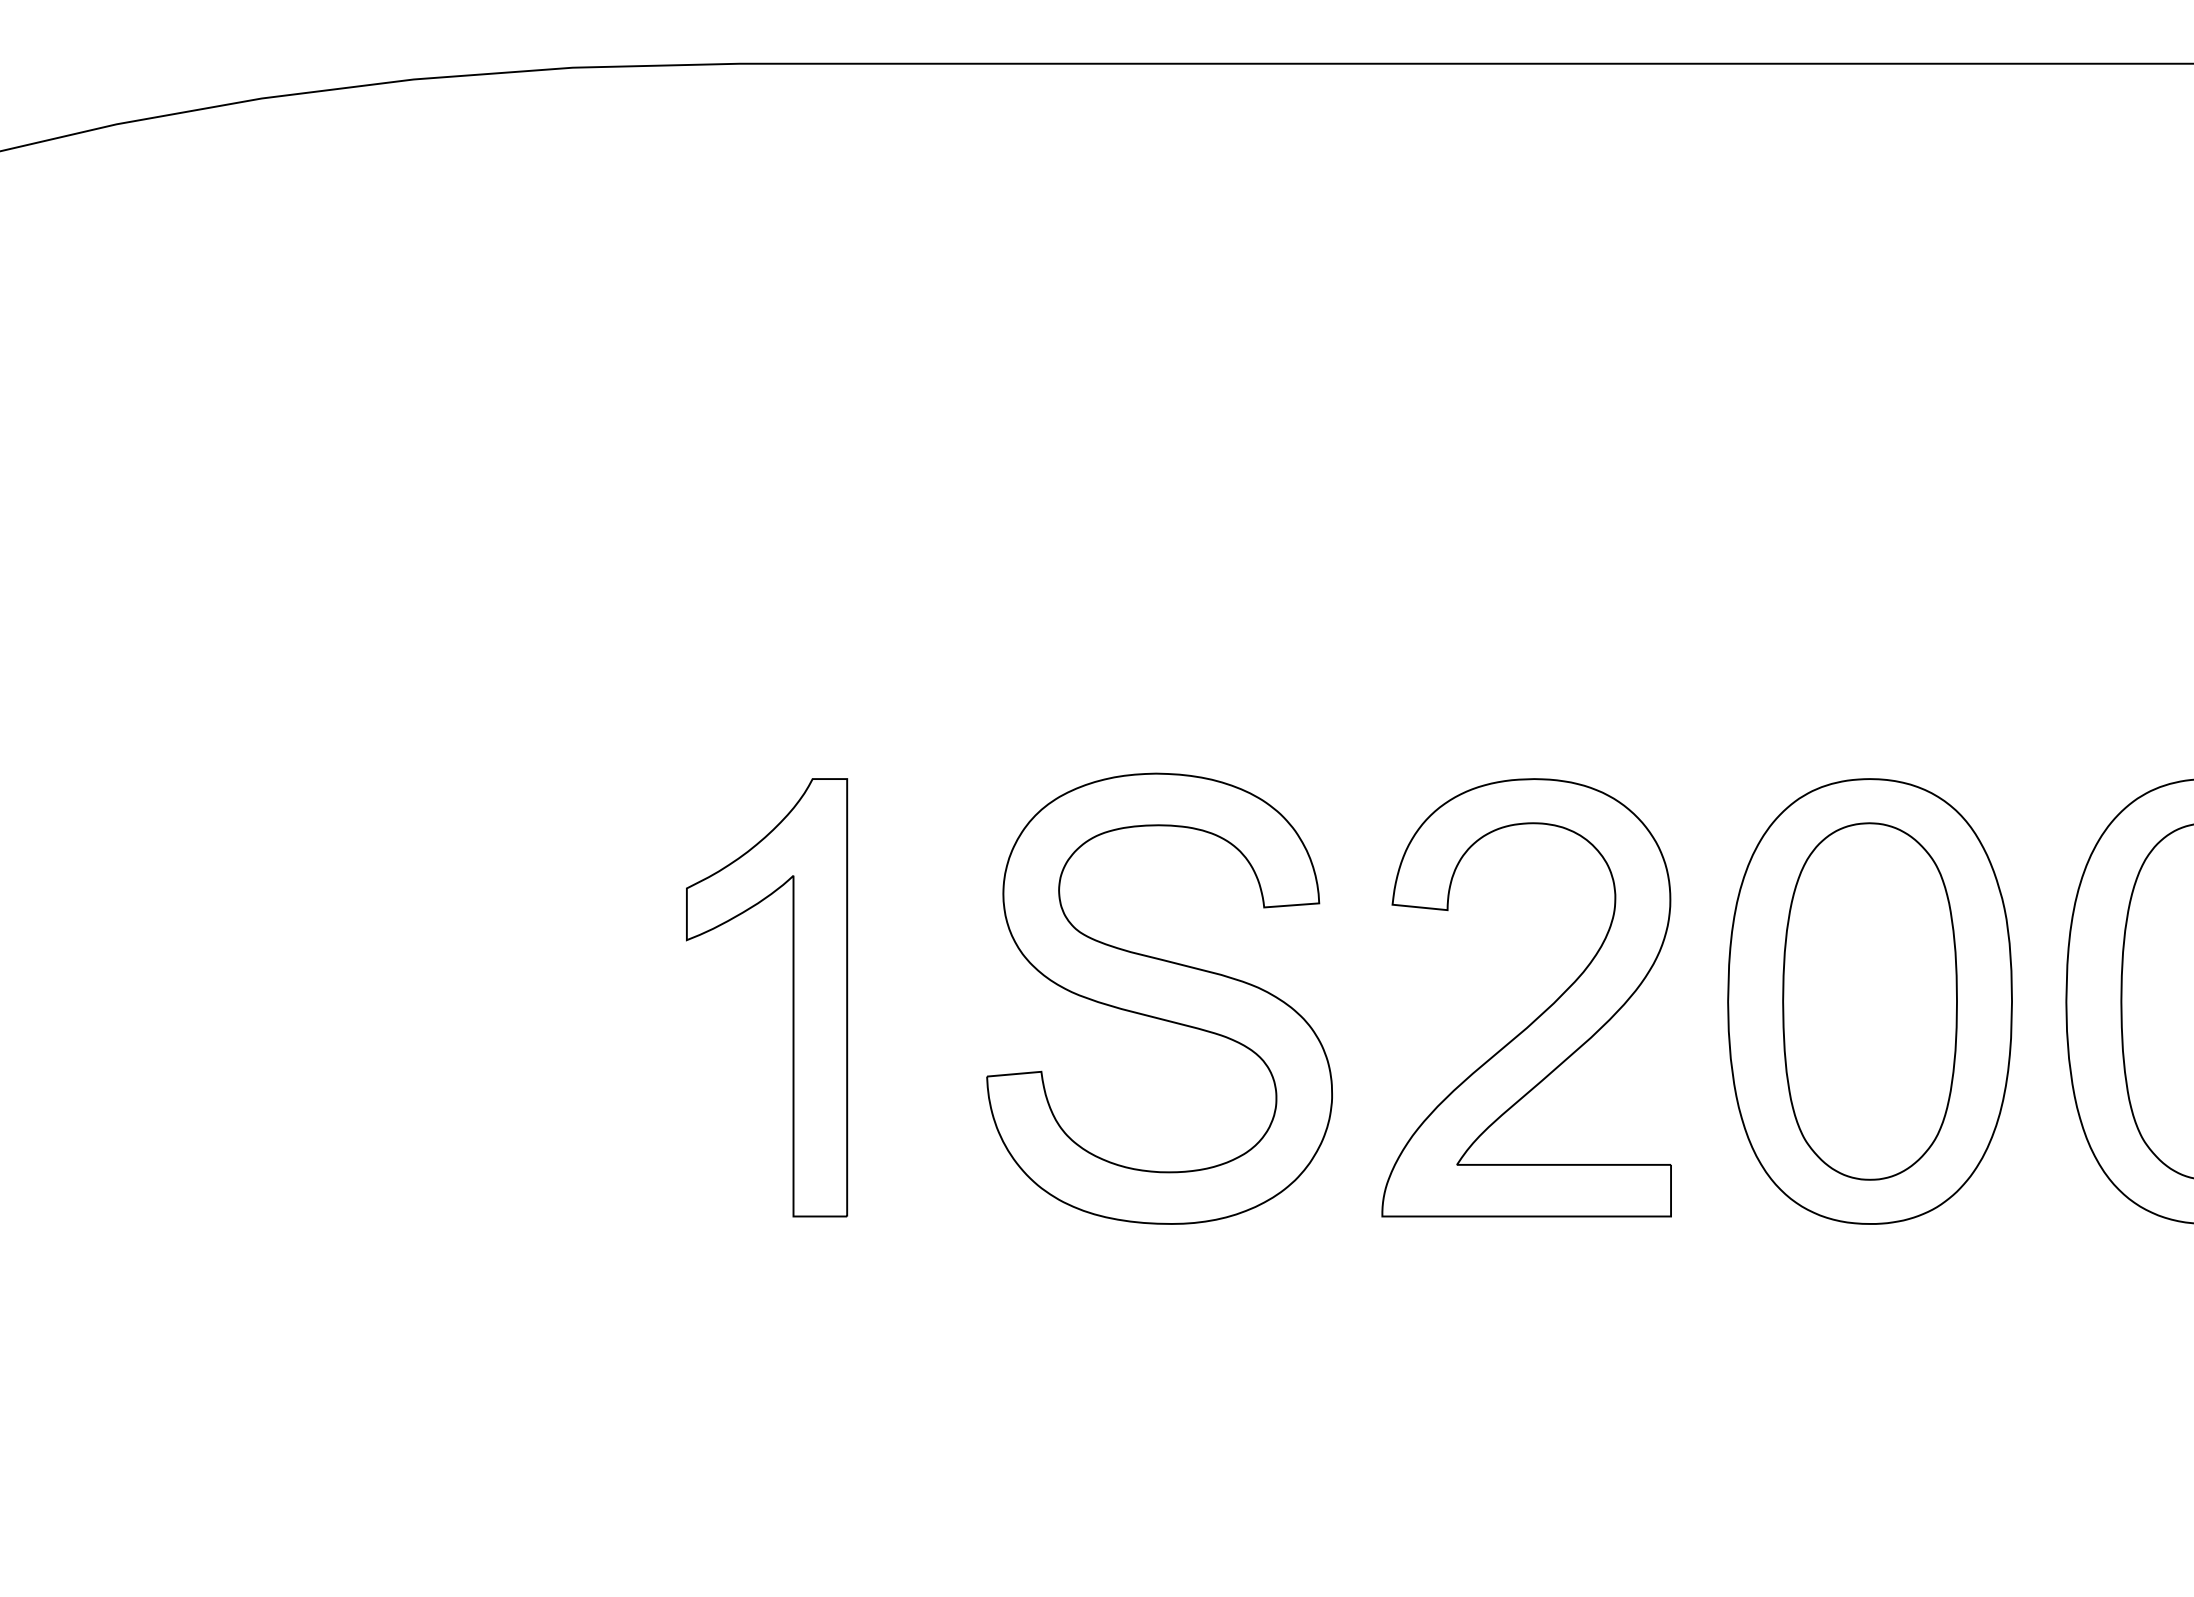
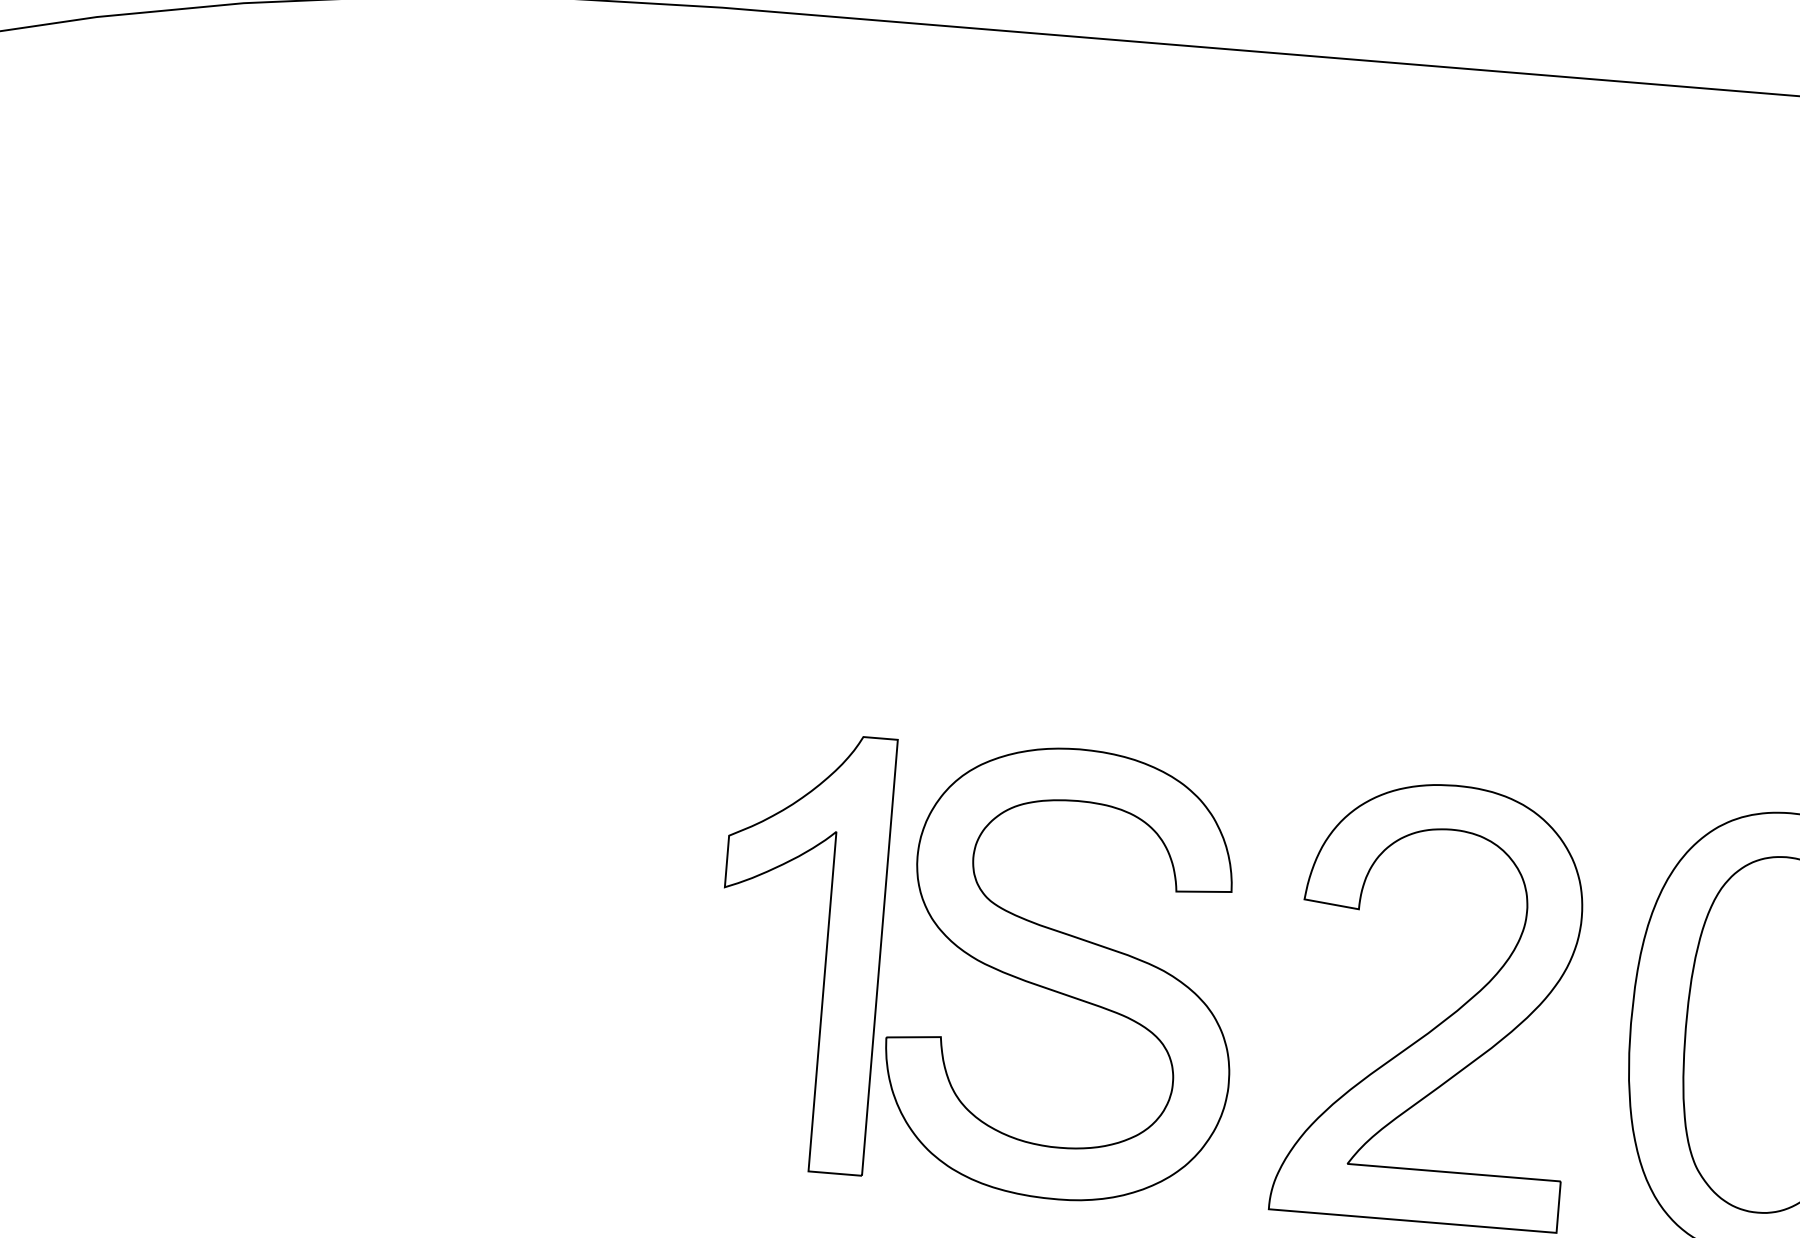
part: (792, 997) -> (825, 953), moved

